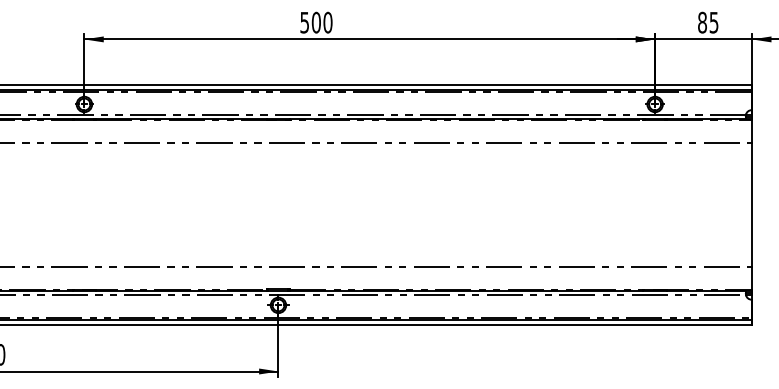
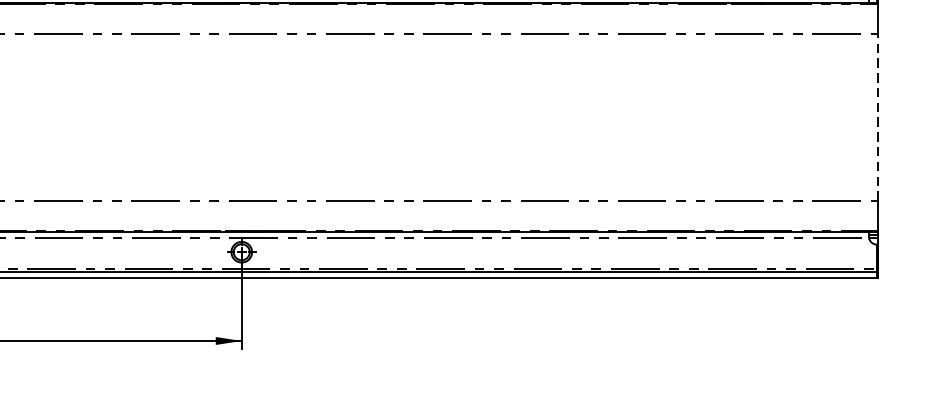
line: (752, 204) -> (877, 116), solid -> dashed

